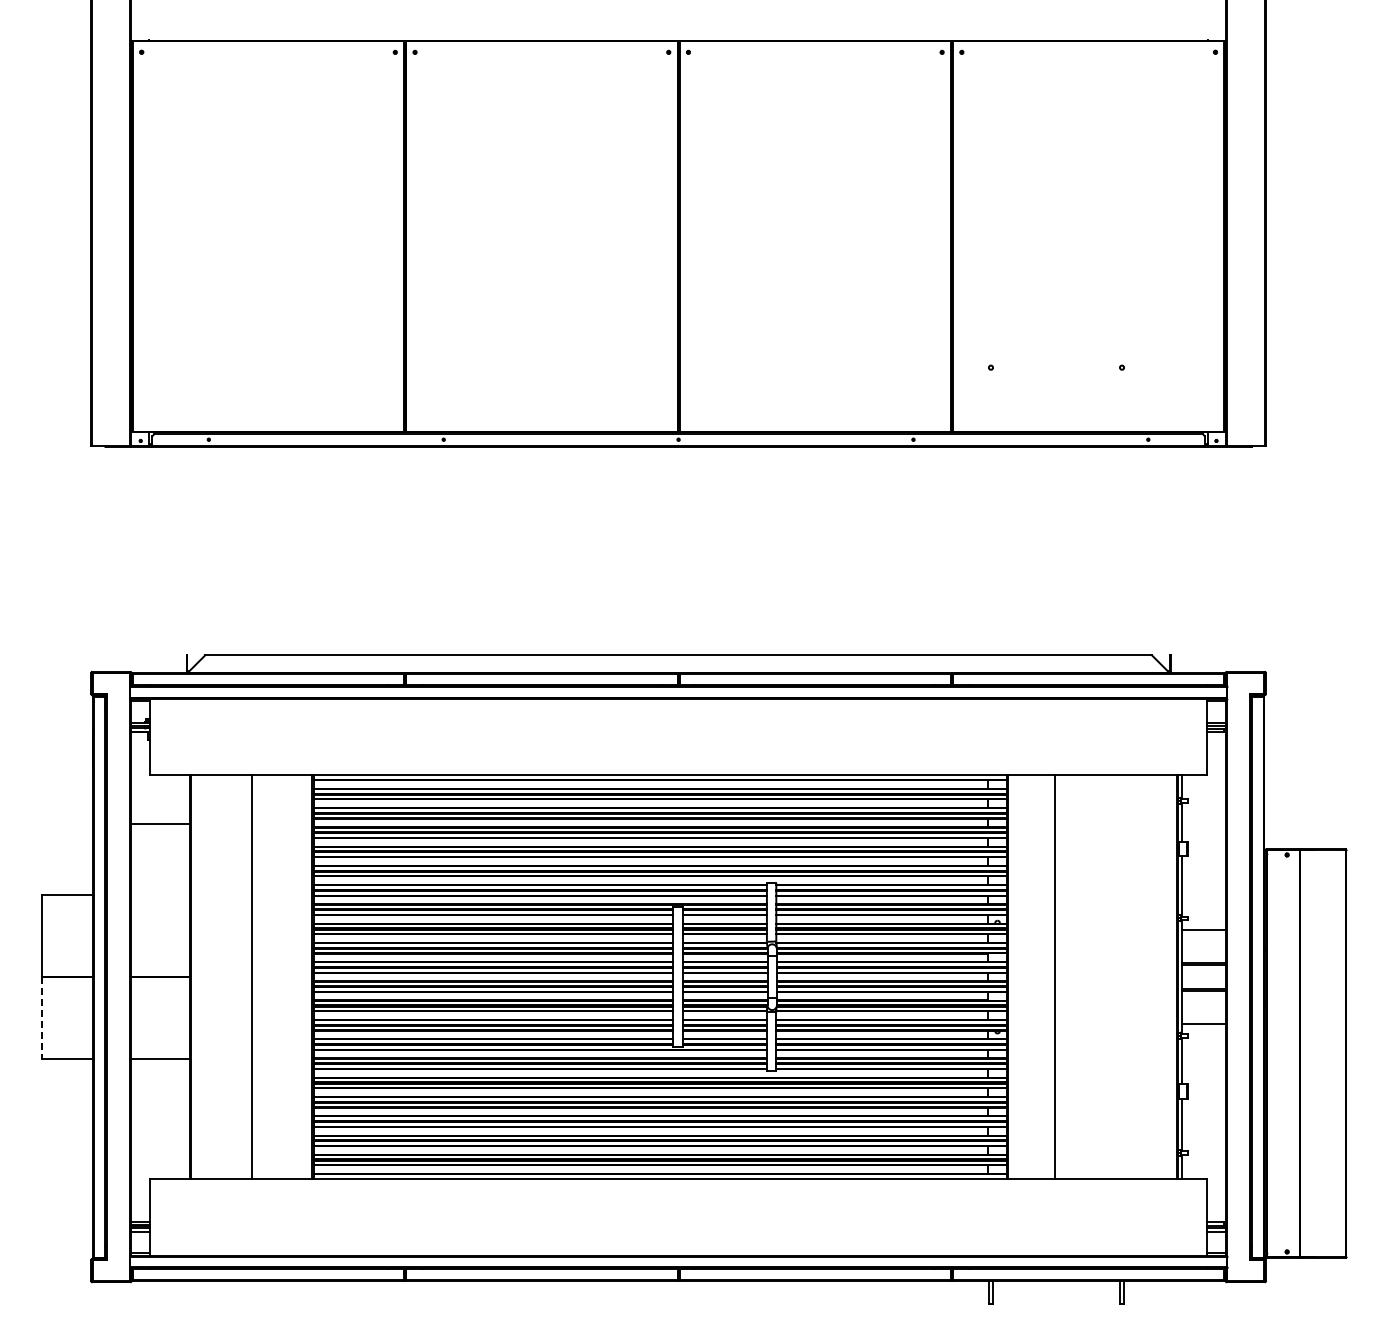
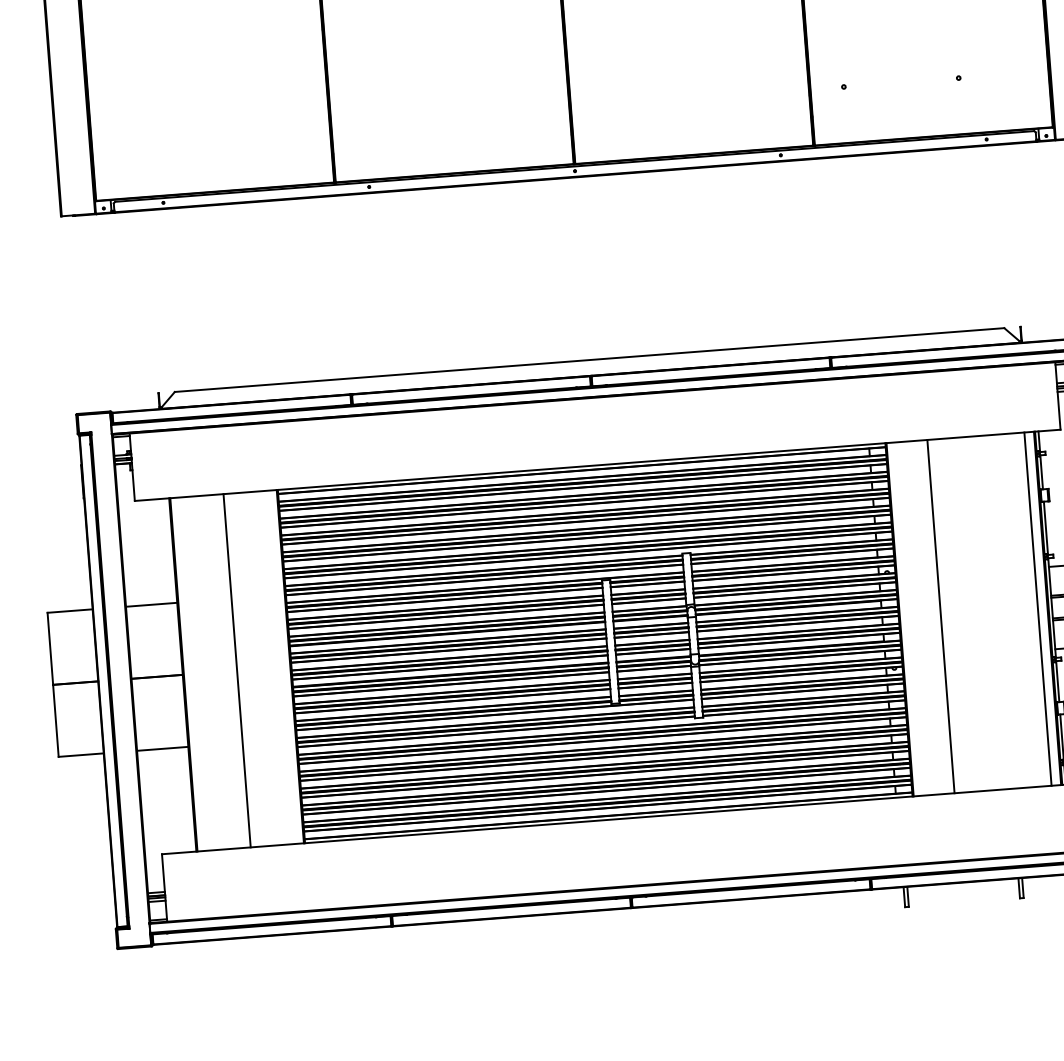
line: (160, 823) -> (151, 604), moved
line: (1165, 976) -> (1037, 608), added
line: (41, 1018) -> (55, 721), dashed -> solid

